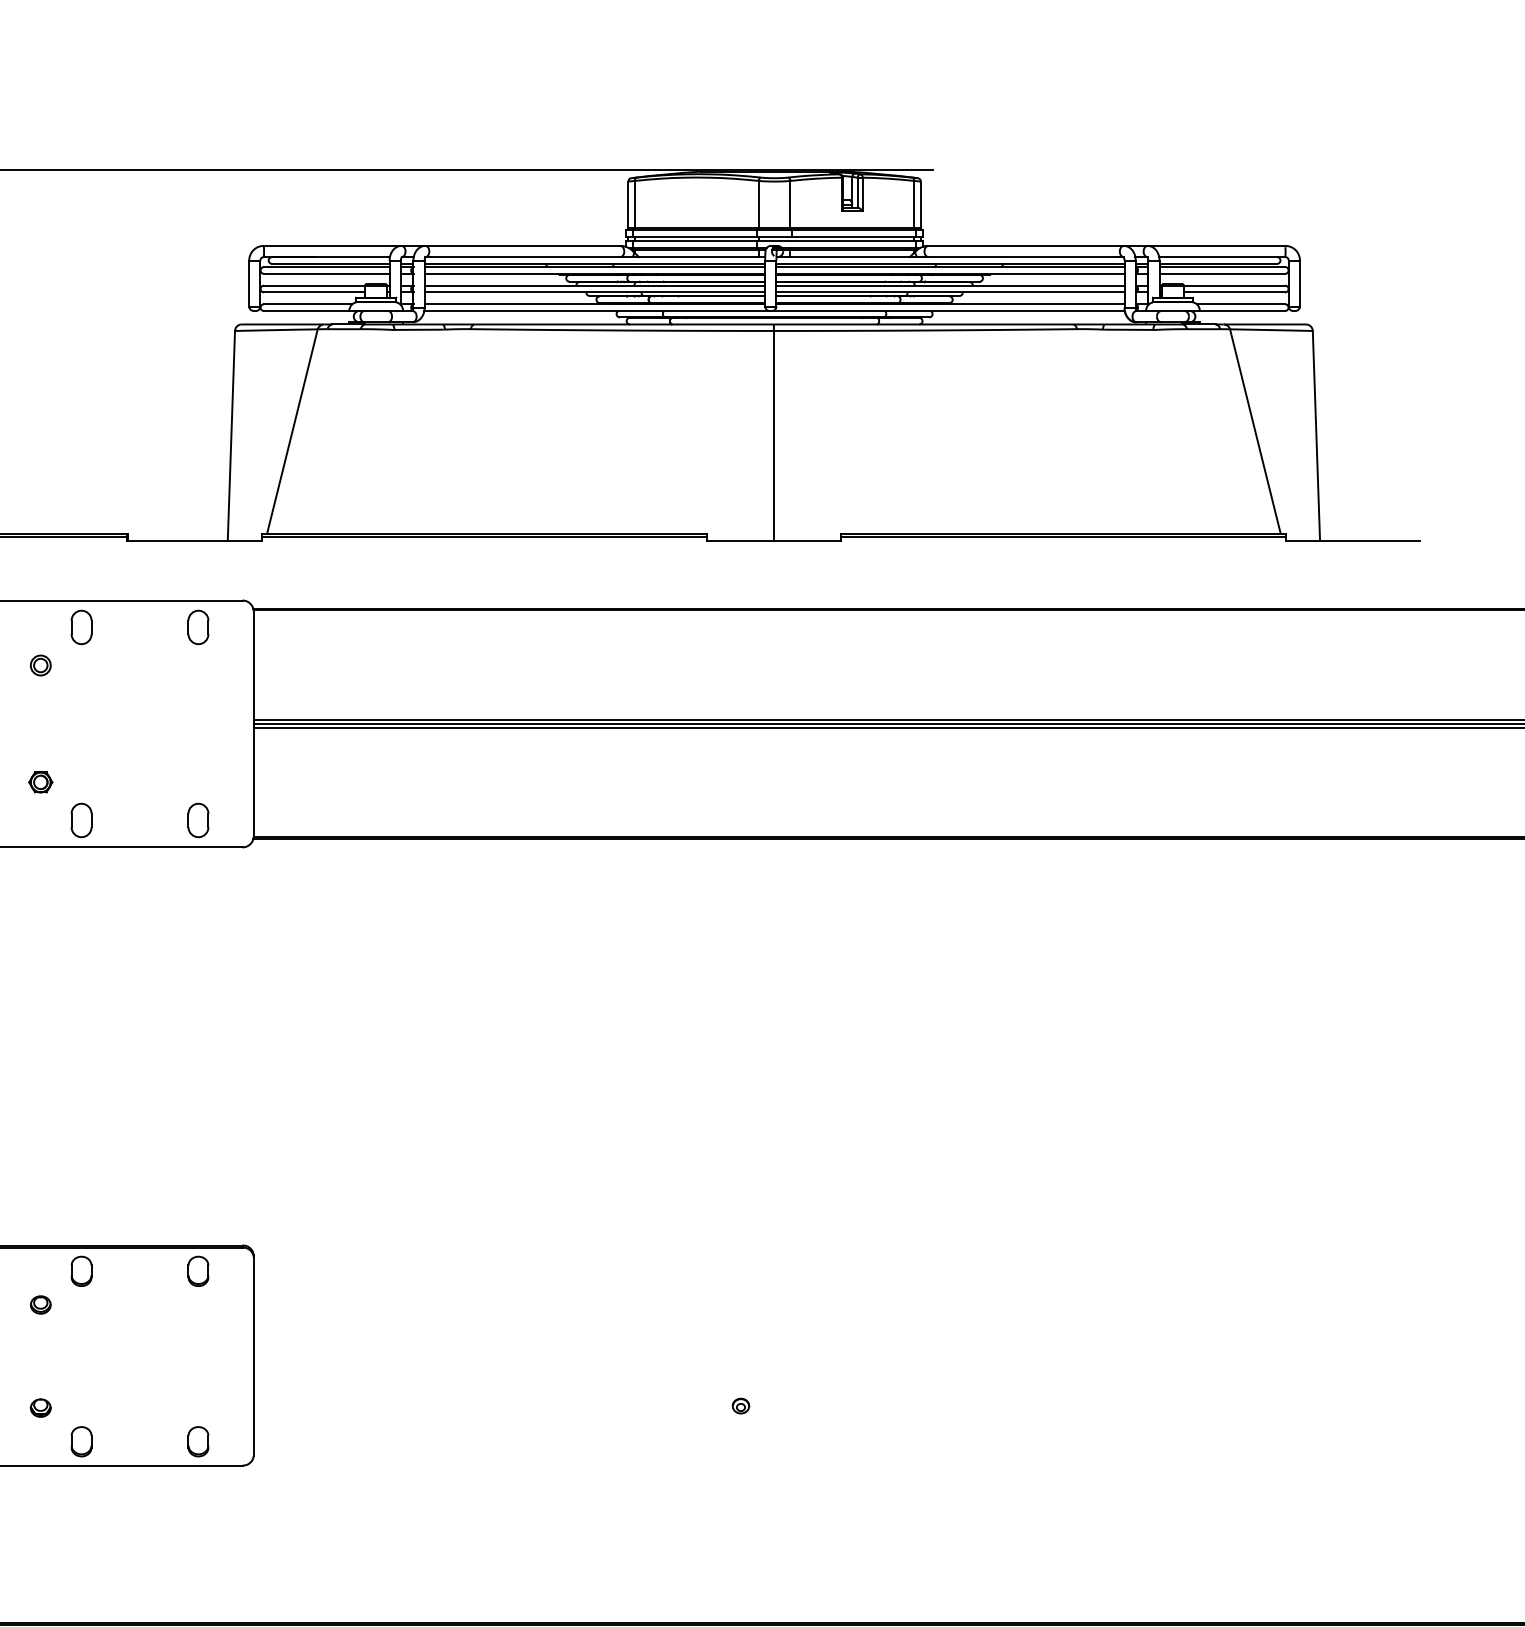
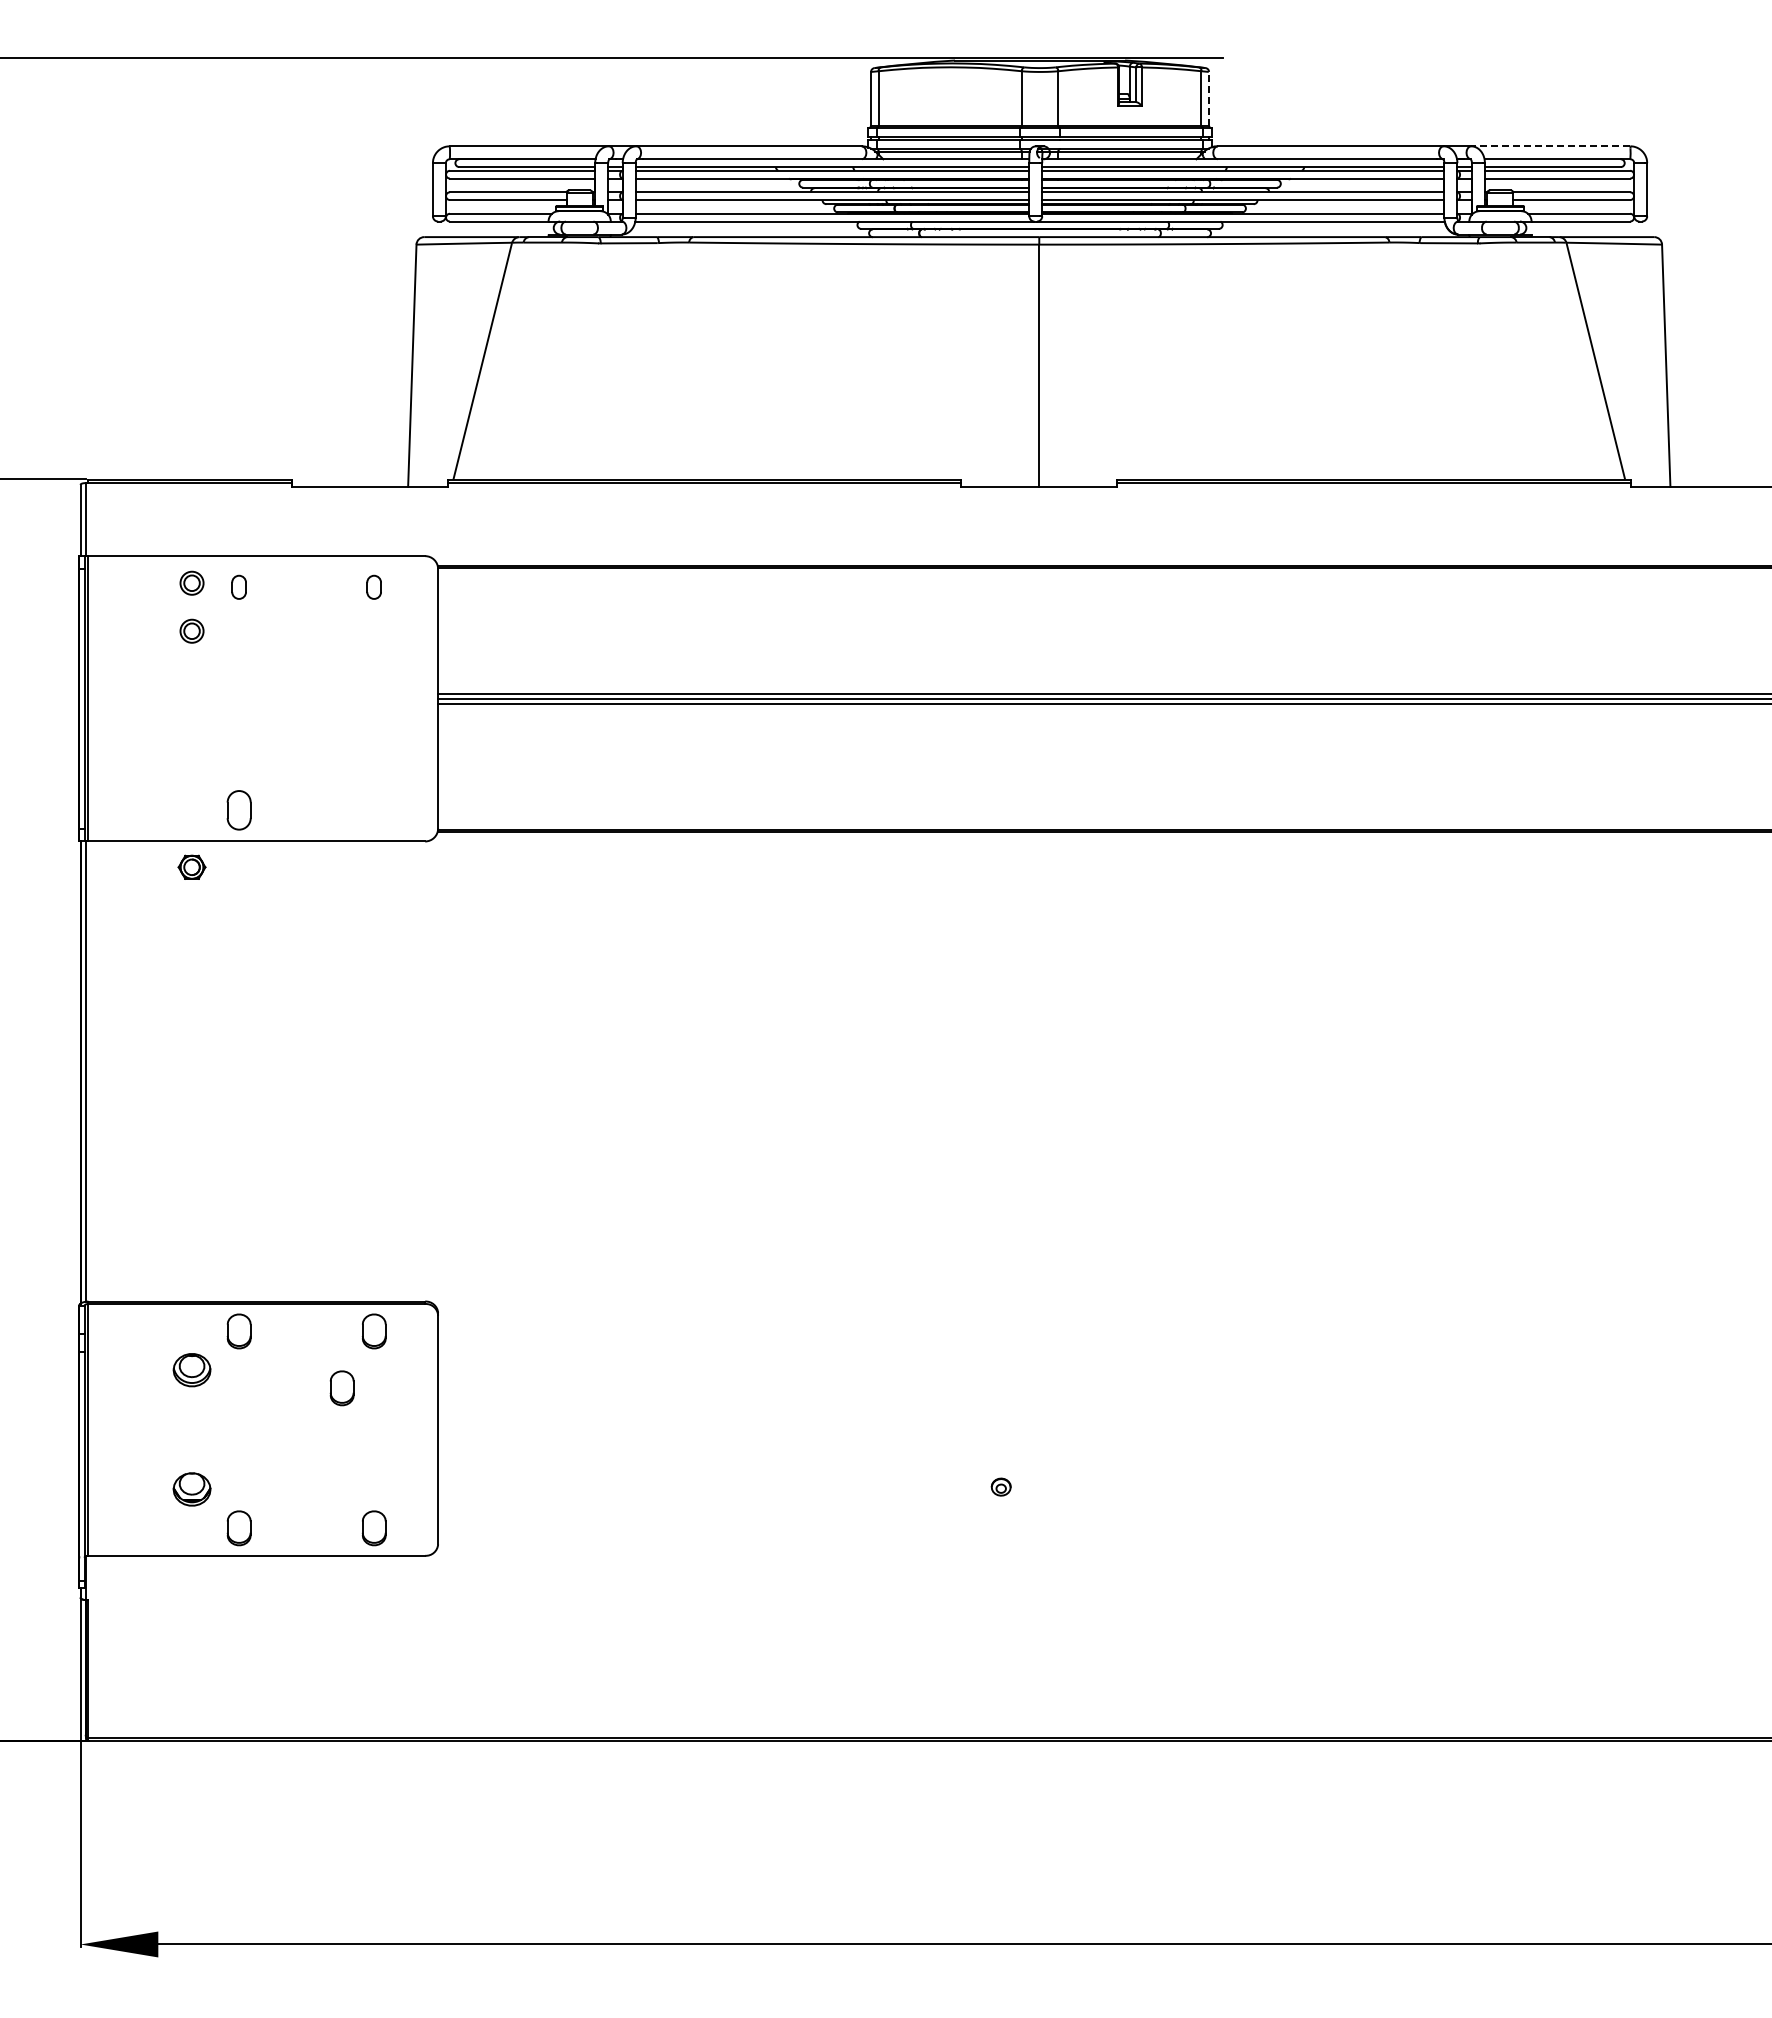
line: (921, 204) -> (1209, 98), solid -> dashed
line: (1216, 246) -> (1550, 146), solid -> dashed
part: (40, 623) -> (191, 582), added
part: (80, 627) -> (238, 587), size x0.6
part: (197, 627) -> (373, 587), size x0.6
part: (40, 781) -> (191, 866), moved
part: (197, 820) -> (373, 810), removed
part: (40, 1305) -> (191, 1370), size x1.6
part: (170, 1320) -> (341, 1388), added
part: (40, 1408) -> (191, 1489), size x1.6

